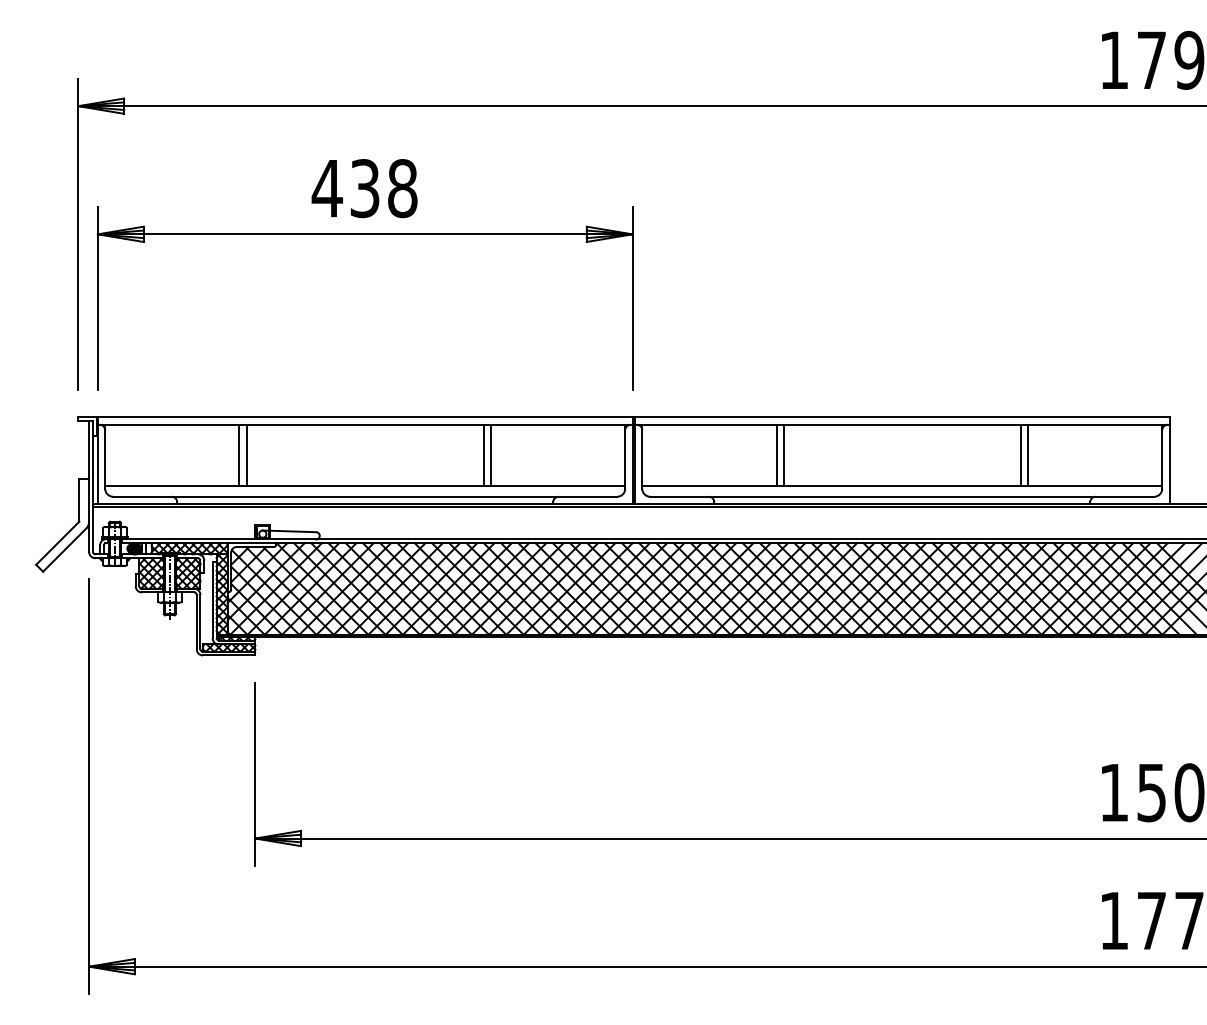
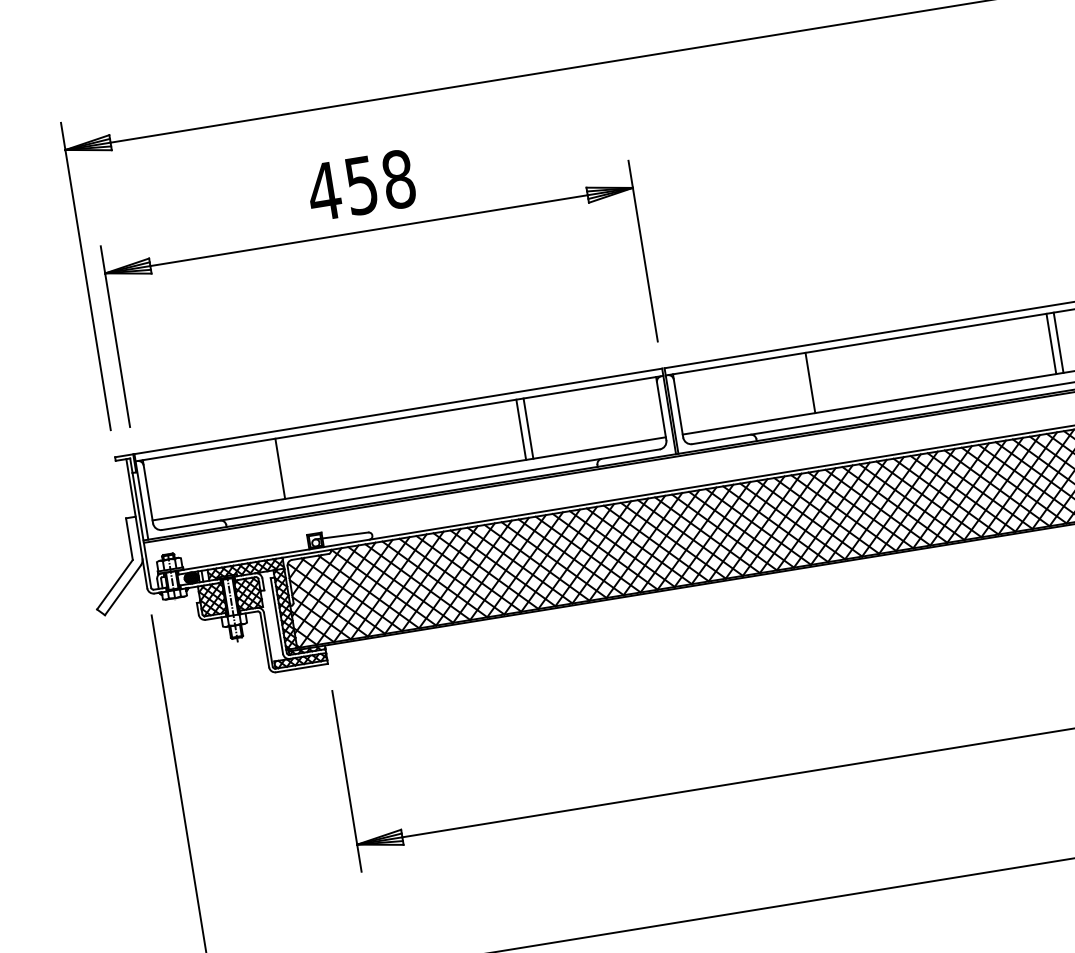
text: (365, 188) -> (362, 185), 438 -> 458
line: (246, 454) -> (287, 466), removed
line: (783, 454) -> (817, 381), removed

